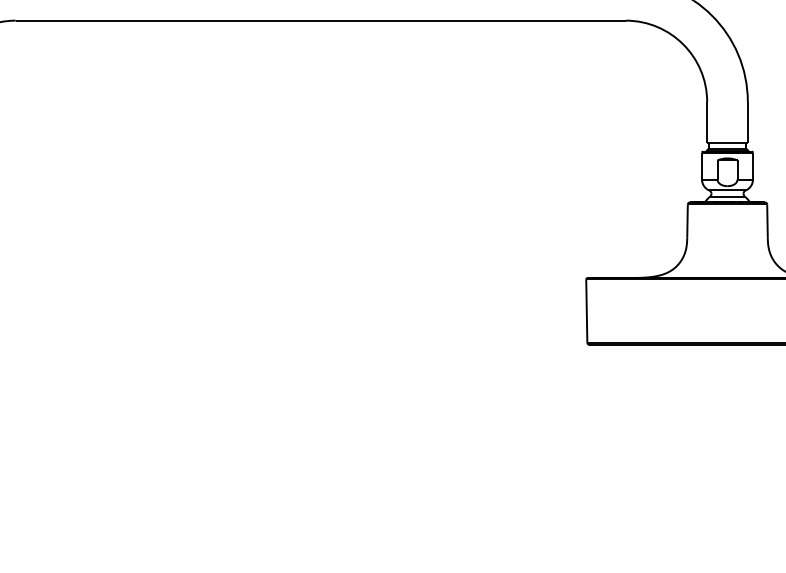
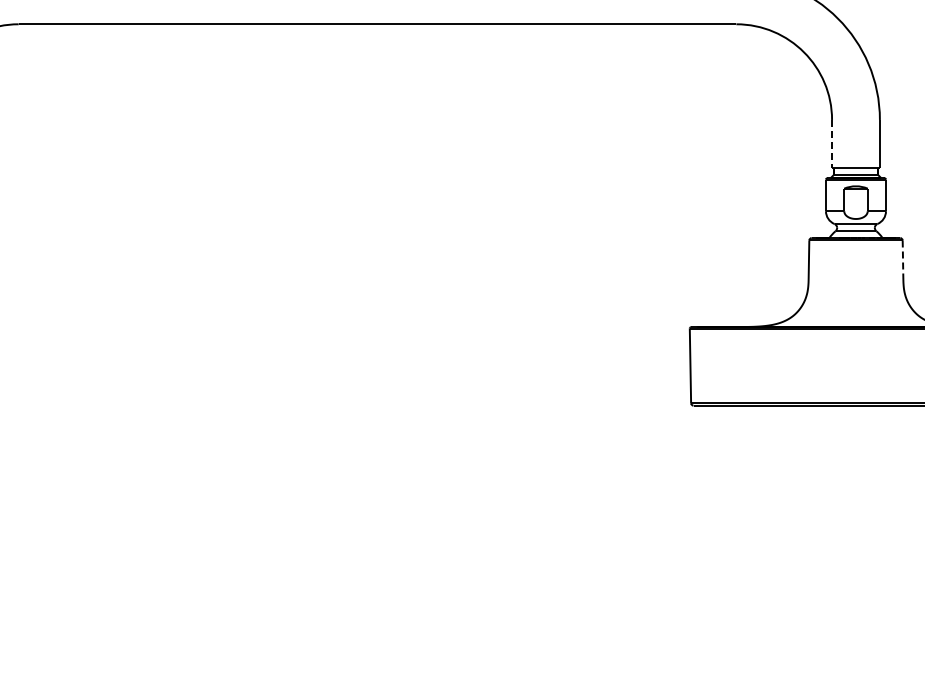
line: (707, 122) -> (832, 143), solid -> dashed
line: (767, 221) -> (903, 260), solid -> dashed

